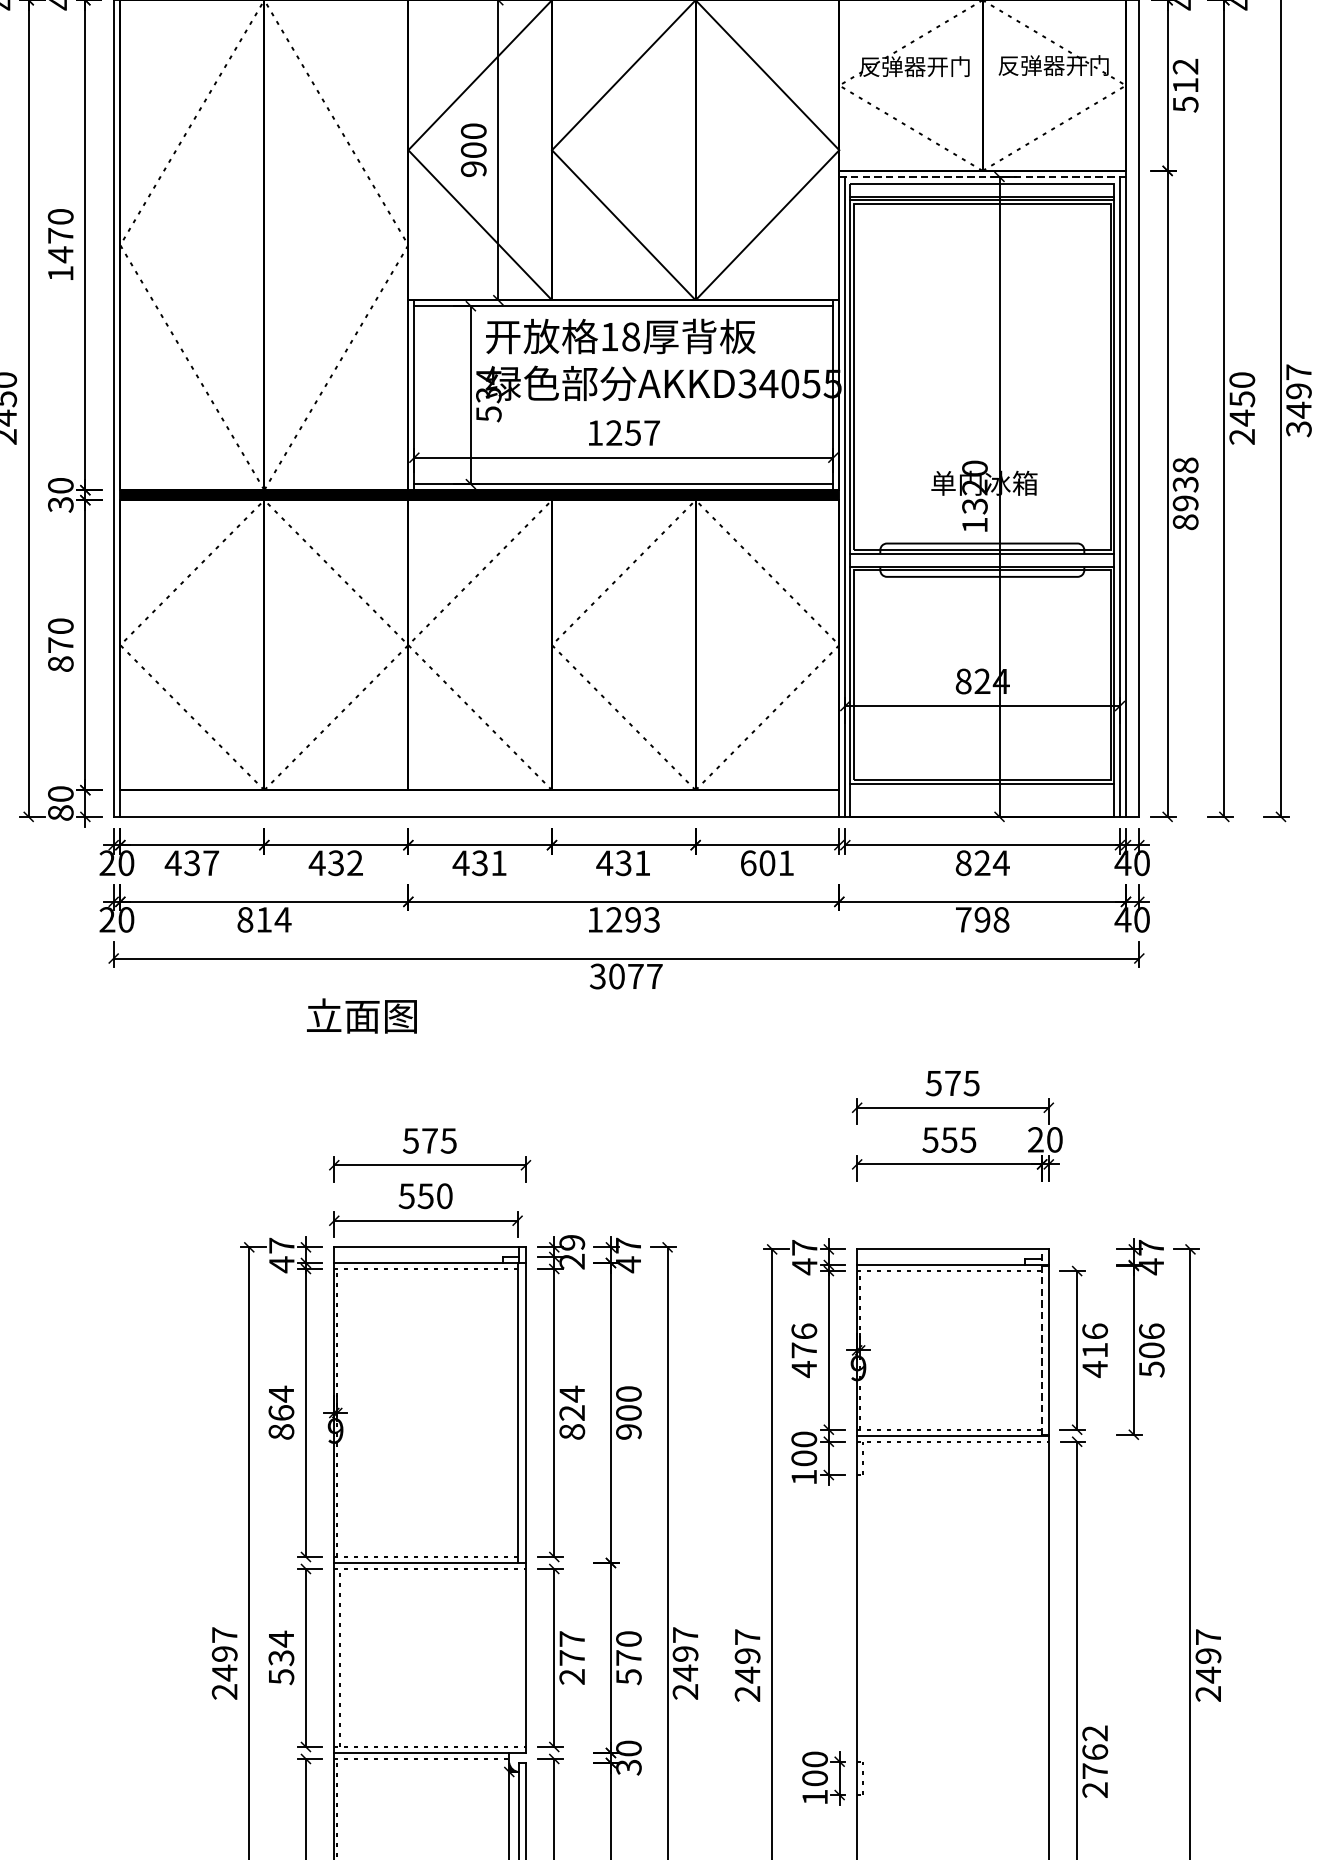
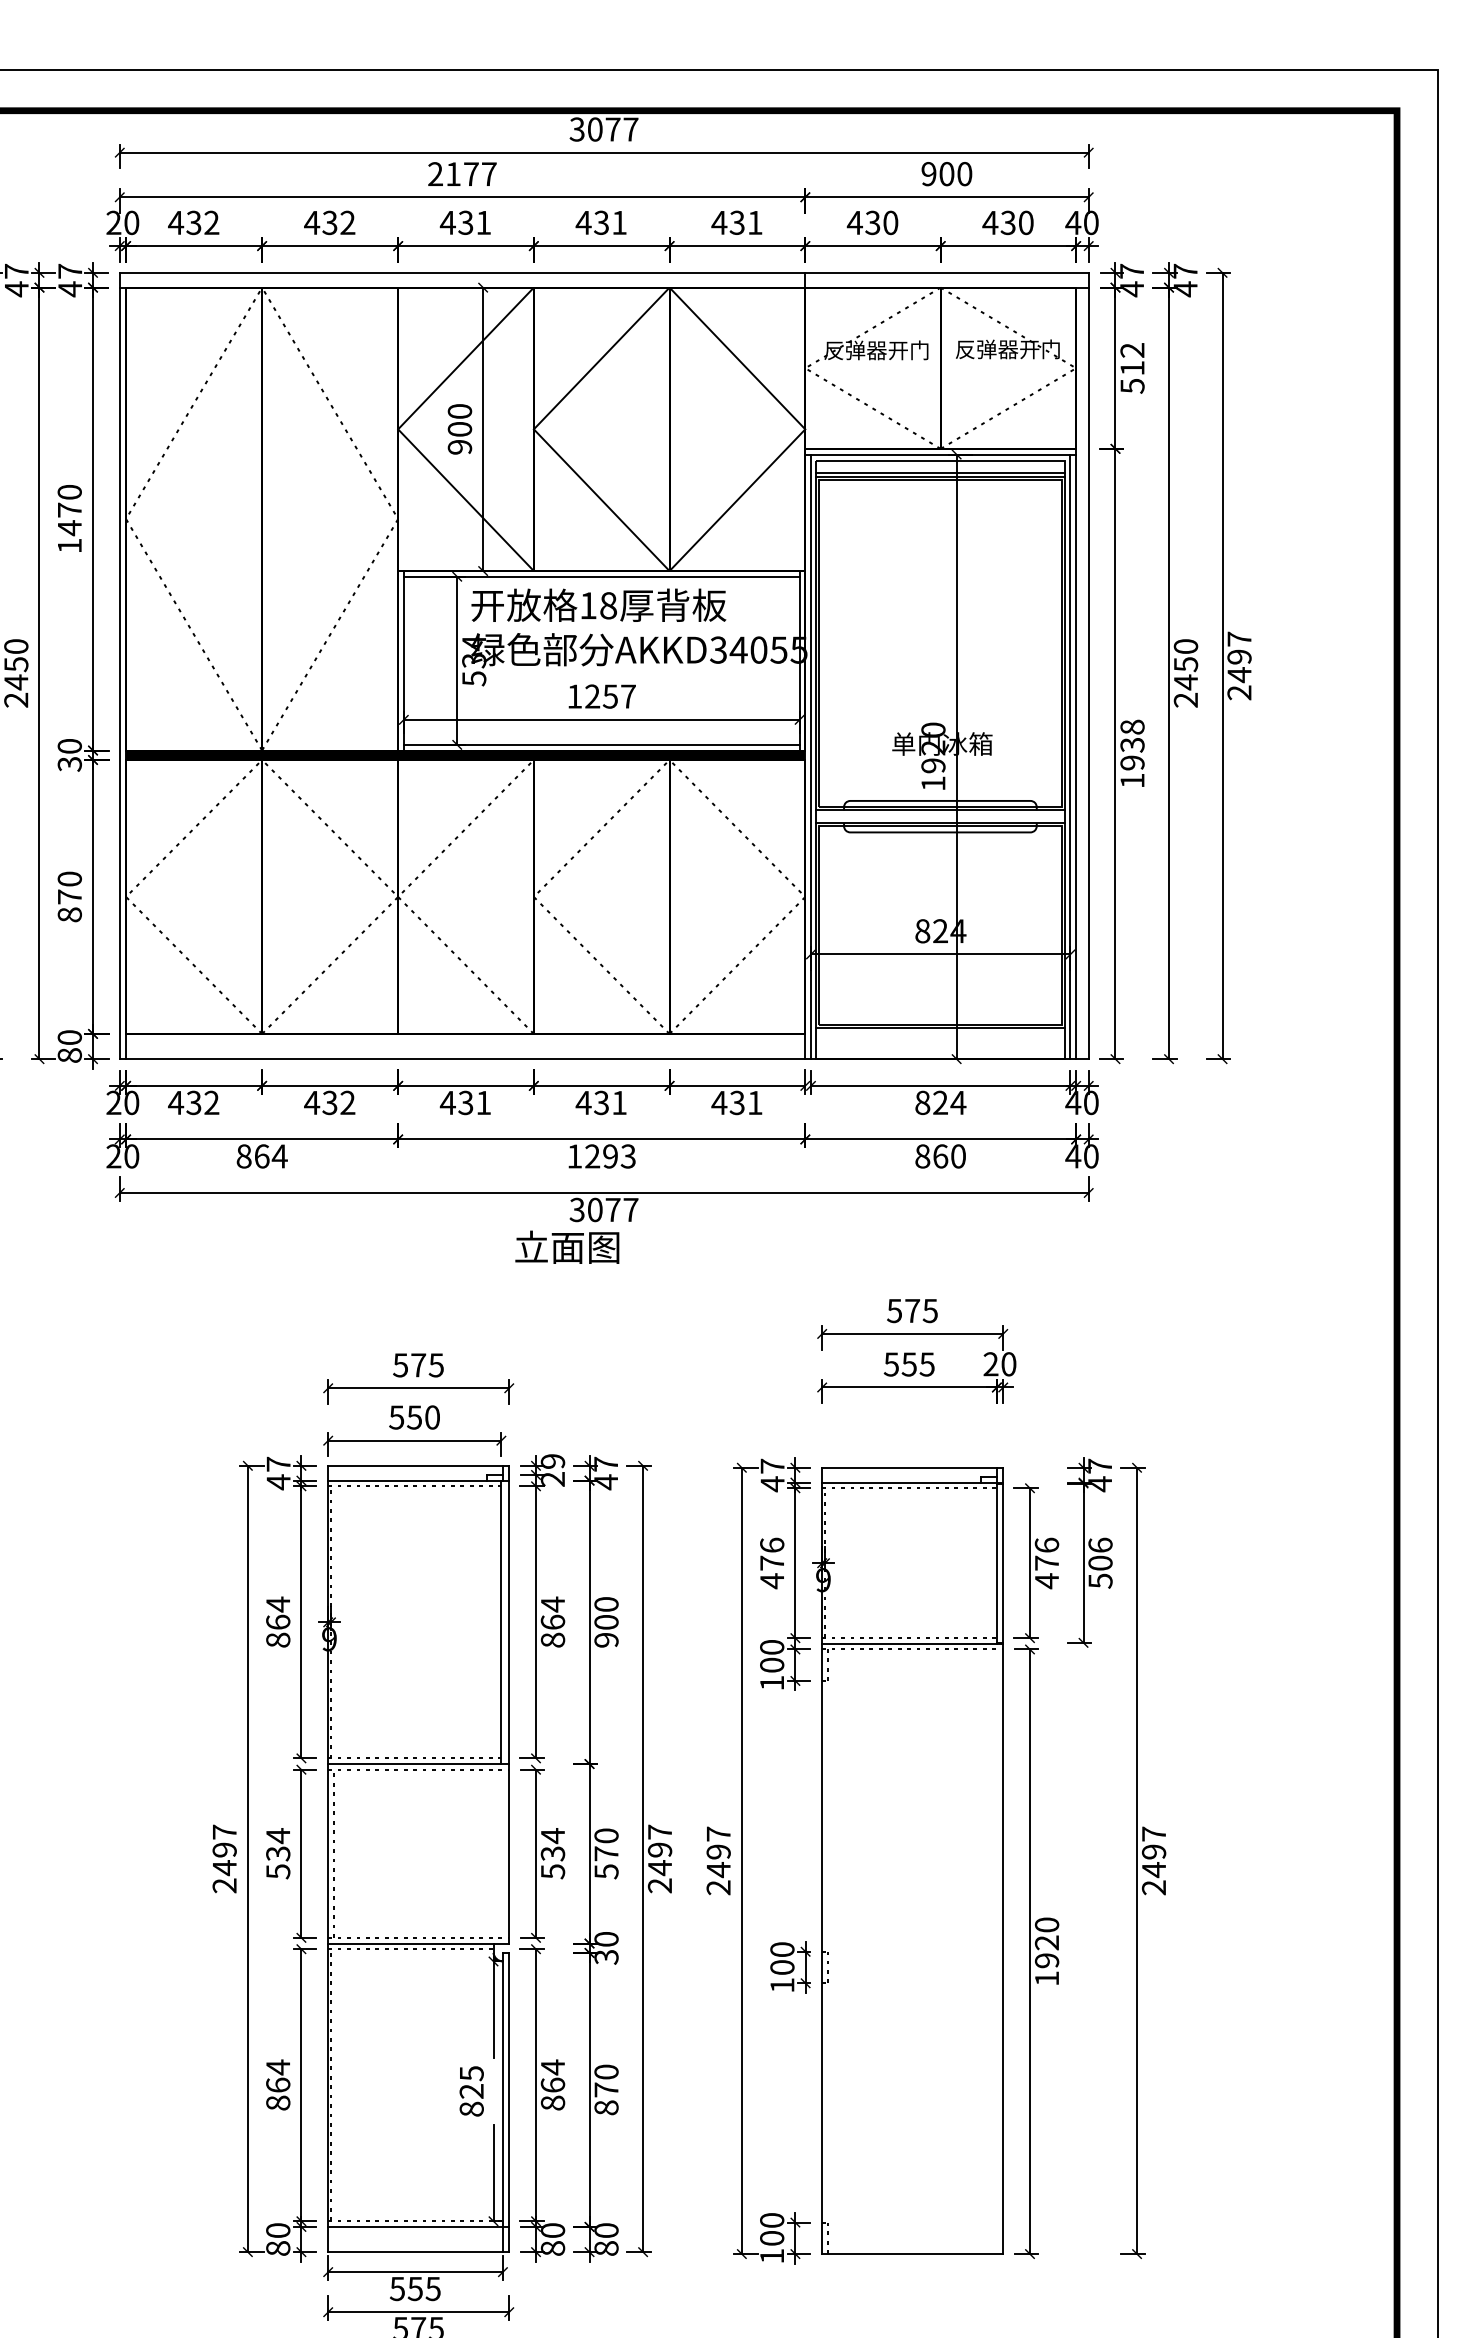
line: (983, 176) -> (941, 454), dashed -> solid
text: (1298, 428) -> (1239, 692), 3497 -> 2497
text: (975, 506) -> (933, 765), 1320 -> 1920
text: (1185, 521) -> (1132, 780), 8938 -> 1938
text: (210, 862) -> (211, 1102), 437 -> 432
text: (756, 862) -> (727, 1102), 601 -> 431
text: (264, 919) -> (262, 1156), 814 -> 864
text: (982, 919) -> (940, 1156), 798 -> 860
text: (362, 1015) -> (567, 1246), moved
line: (1041, 1342) -> (996, 1555), dashed -> solid
text: (1094, 1349) -> (1046, 1562), 416 -> 476
text: (571, 1412) -> (552, 1621), 824 -> 864
text: (571, 1657) -> (552, 1853), 277 -> 534
text: (1094, 1761) -> (1046, 1951), 2762 -> 1920

